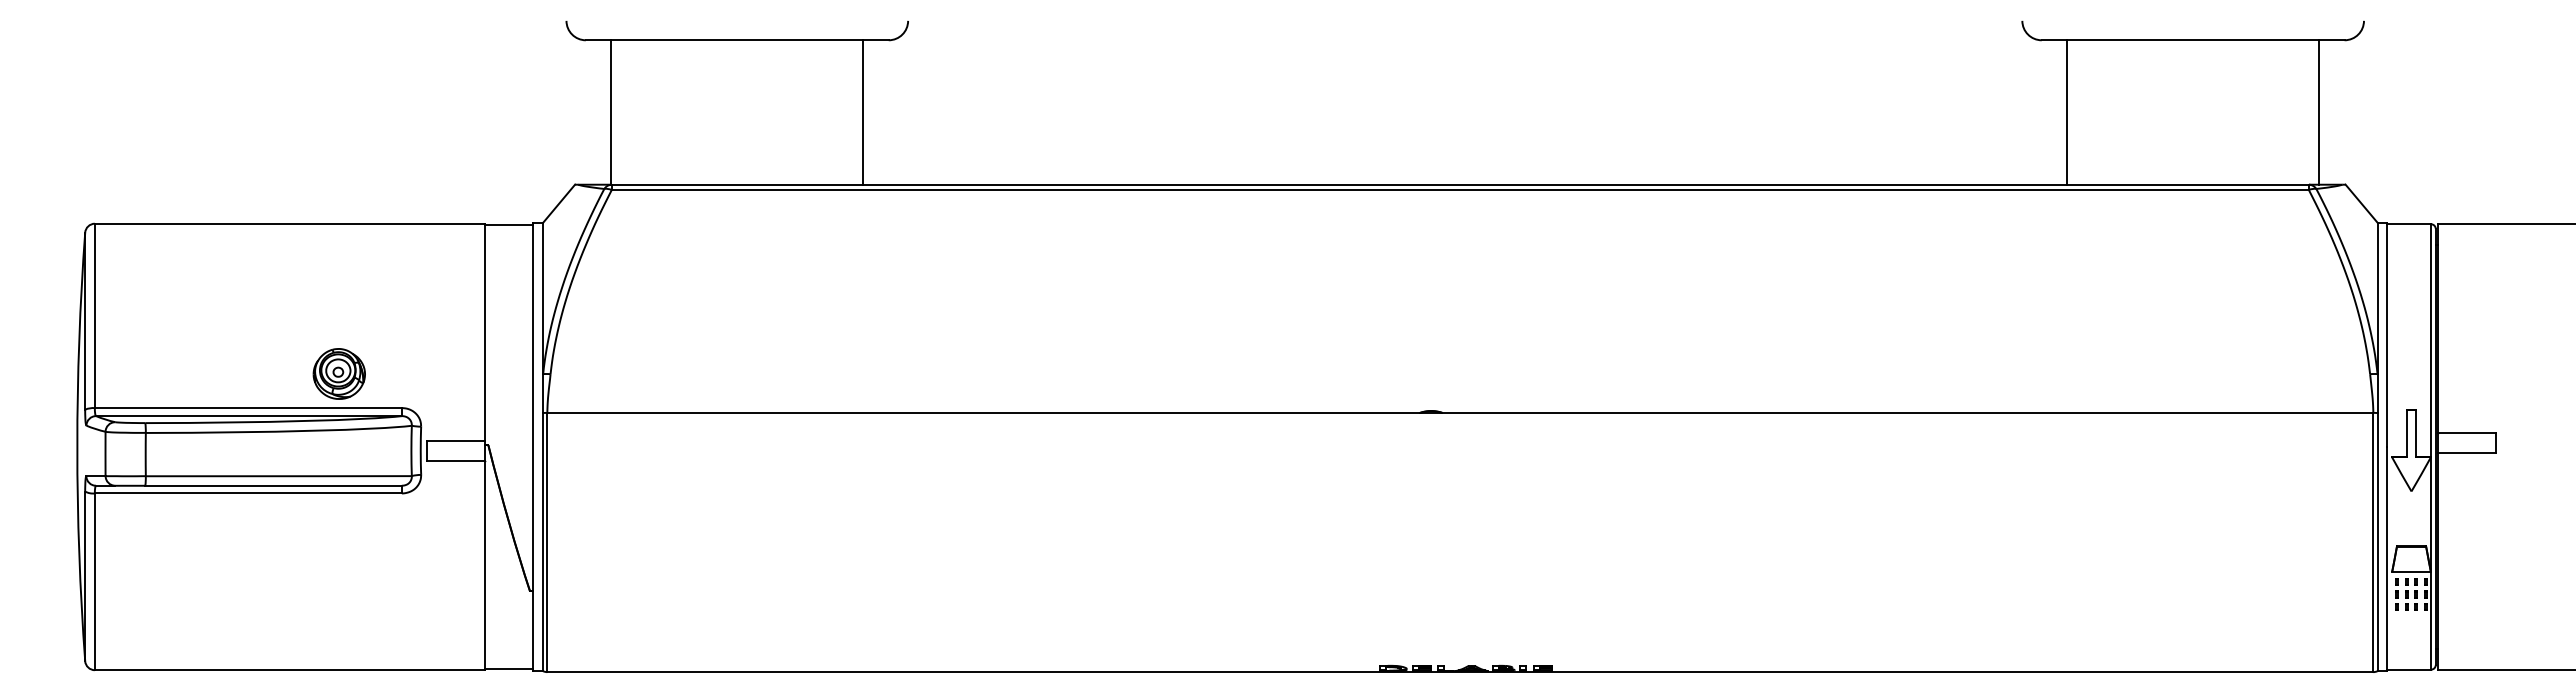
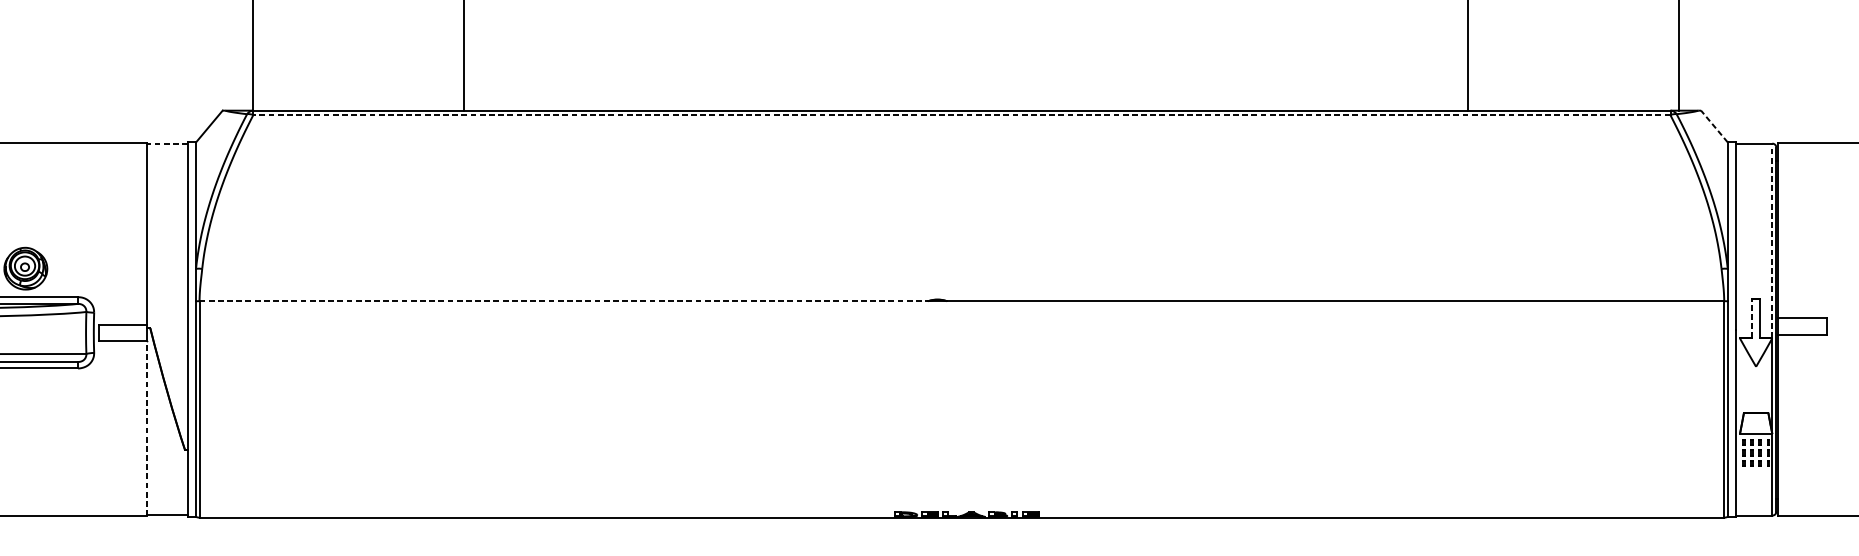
line: (1460, 190) -> (962, 115), solid -> dashed
line: (2361, 203) -> (1714, 126), solid -> dashed
line: (508, 224) -> (167, 143), solid -> dashed
line: (2430, 340) -> (1771, 240), solid -> dashed
line: (984, 412) -> (564, 300), solid -> dashed
line: (2406, 433) -> (1751, 318), solid -> dashed
line: (484, 565) -> (147, 428), solid -> dashed

